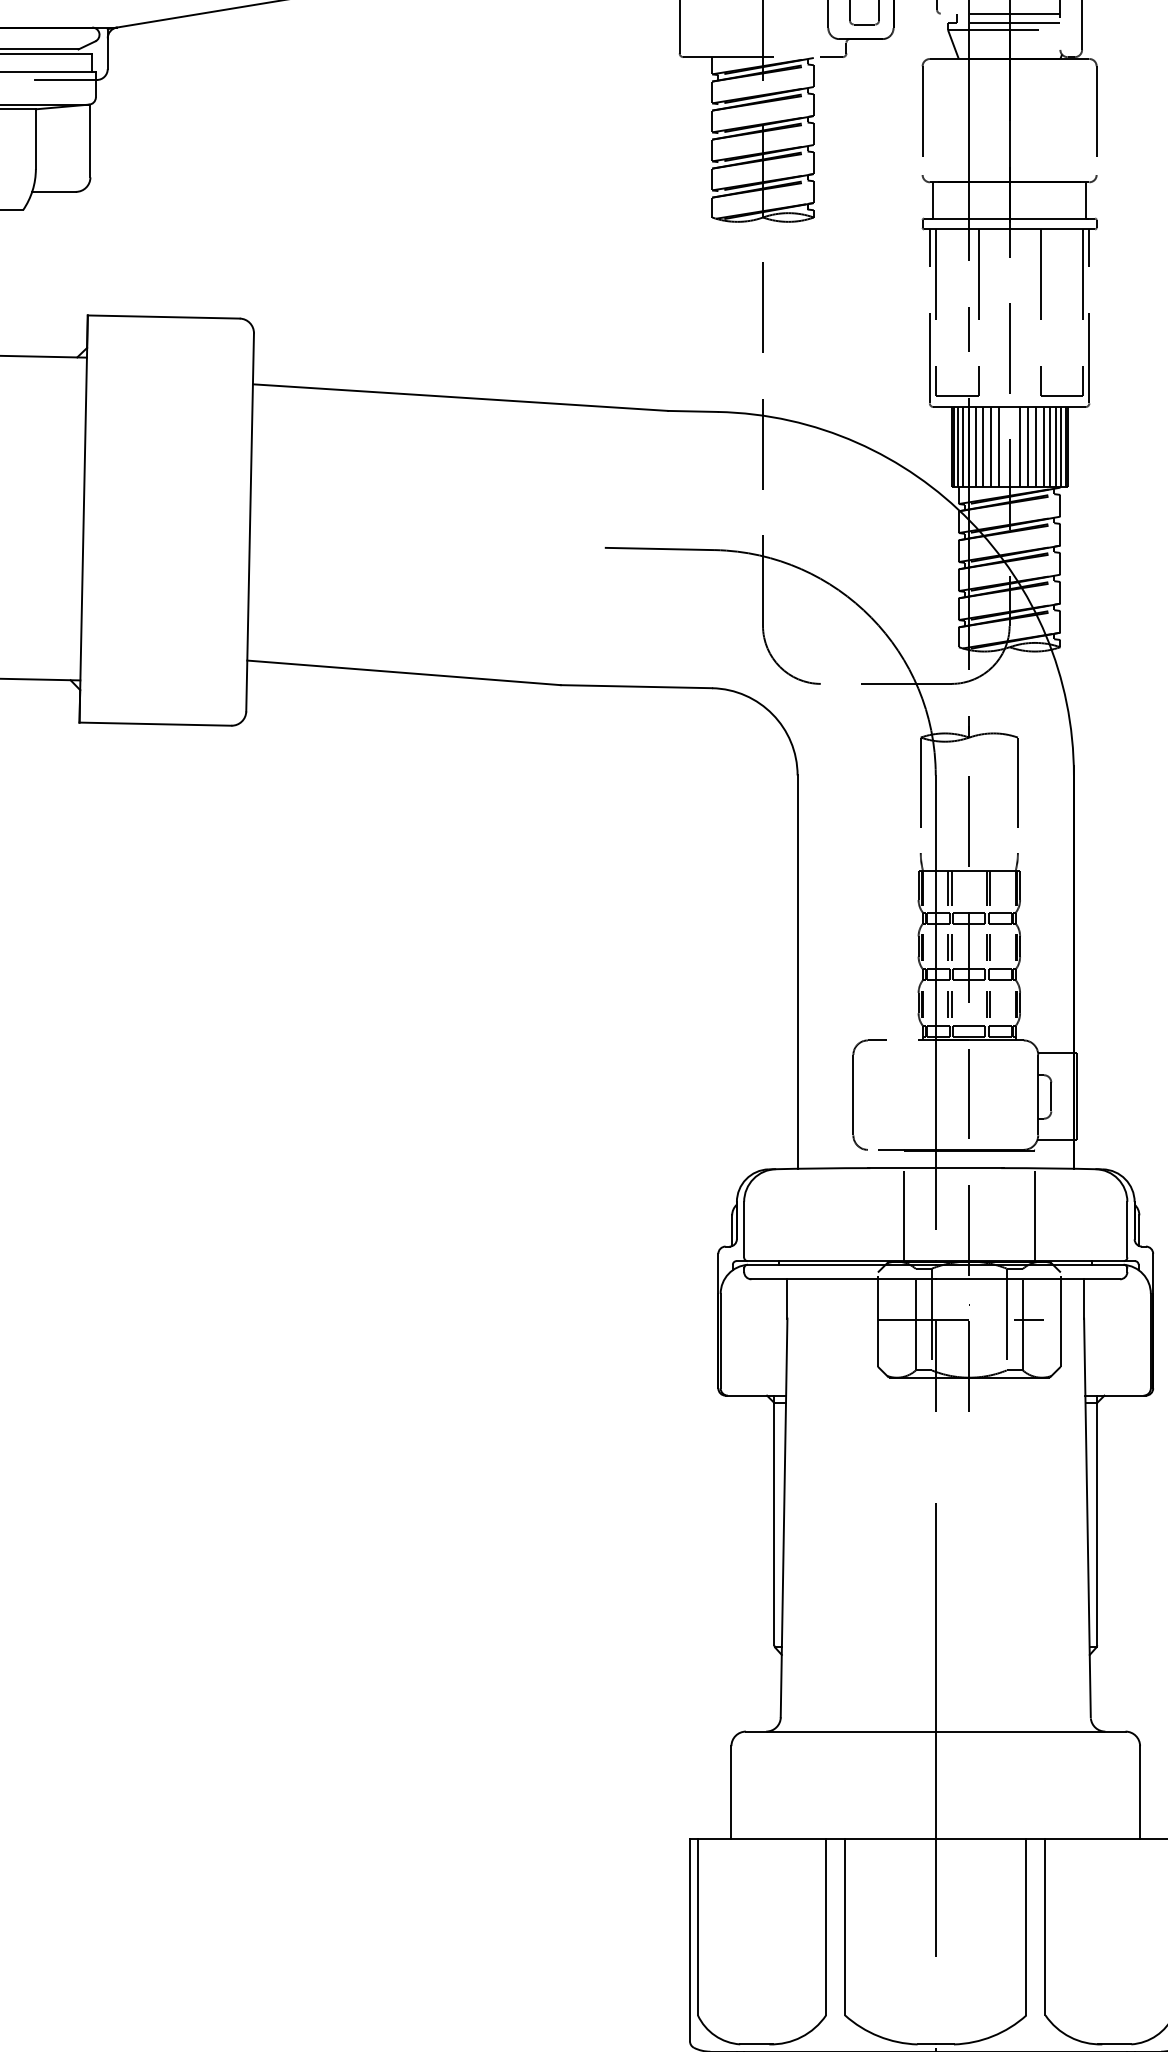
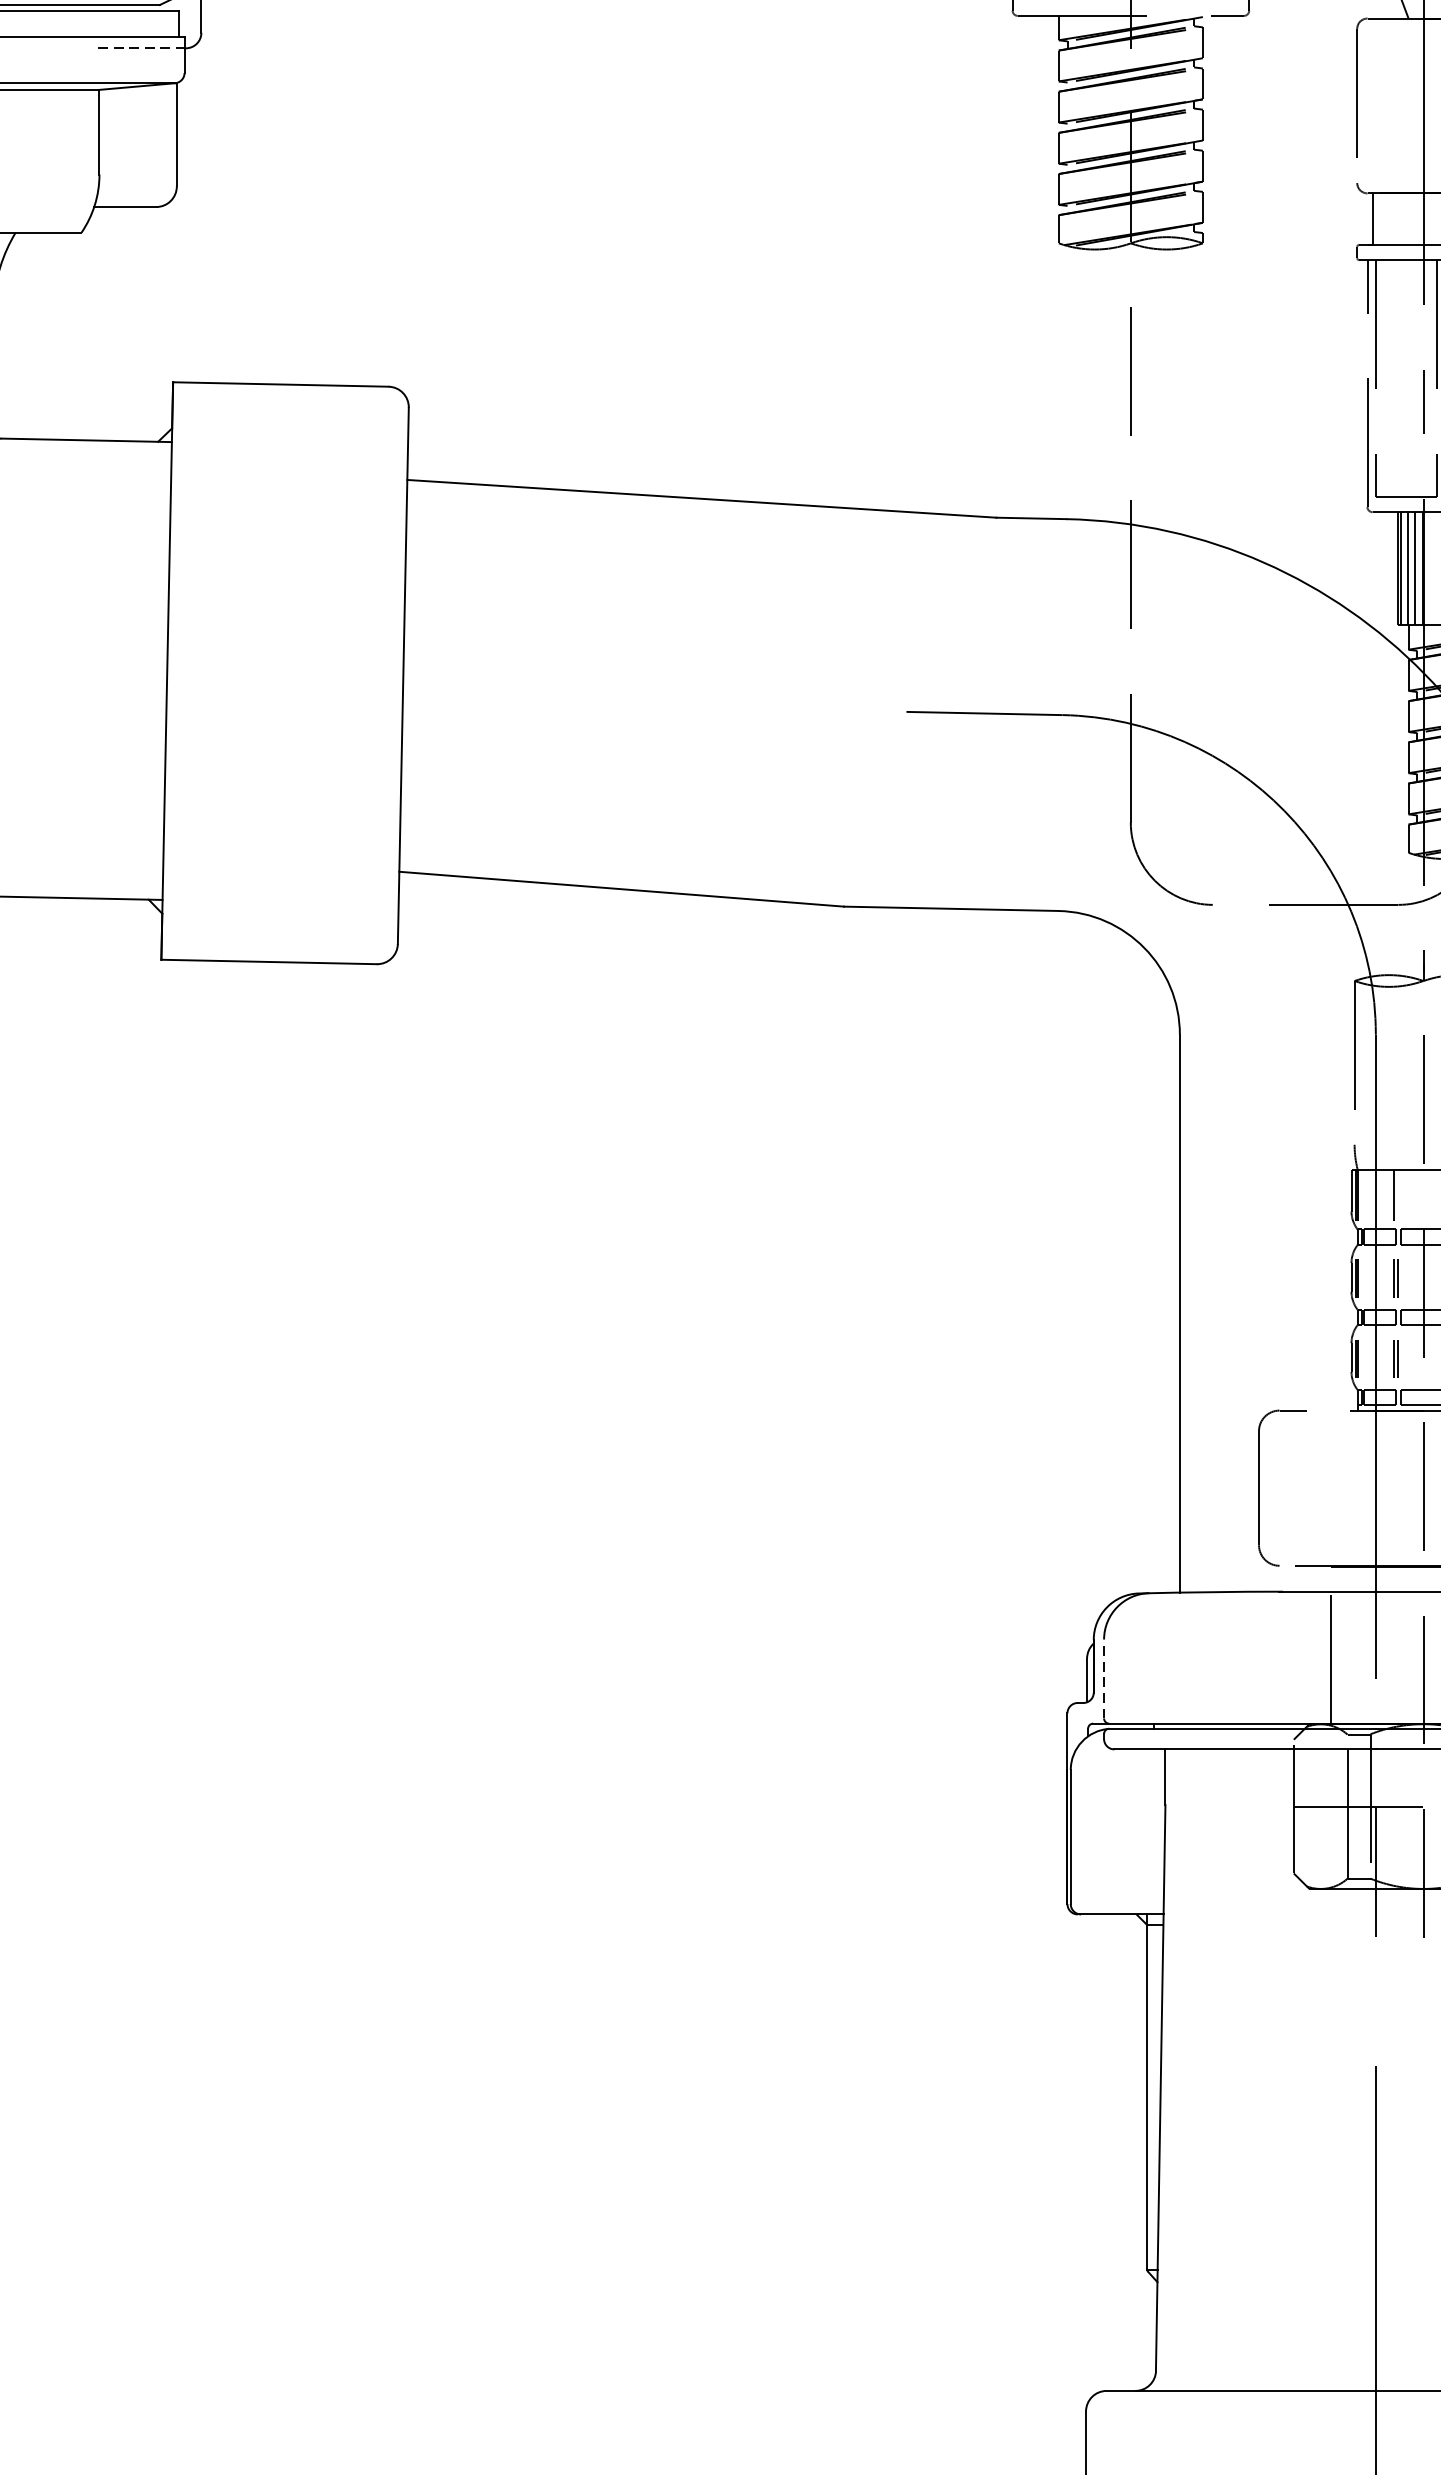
line: (65, 80) -> (141, 49), solid -> dashed
line: (975, 446) -> (1432, 568), removed
line: (951, 888) -> (1398, 1195), removed
line: (744, 1229) -> (1104, 1678), solid -> dashed

